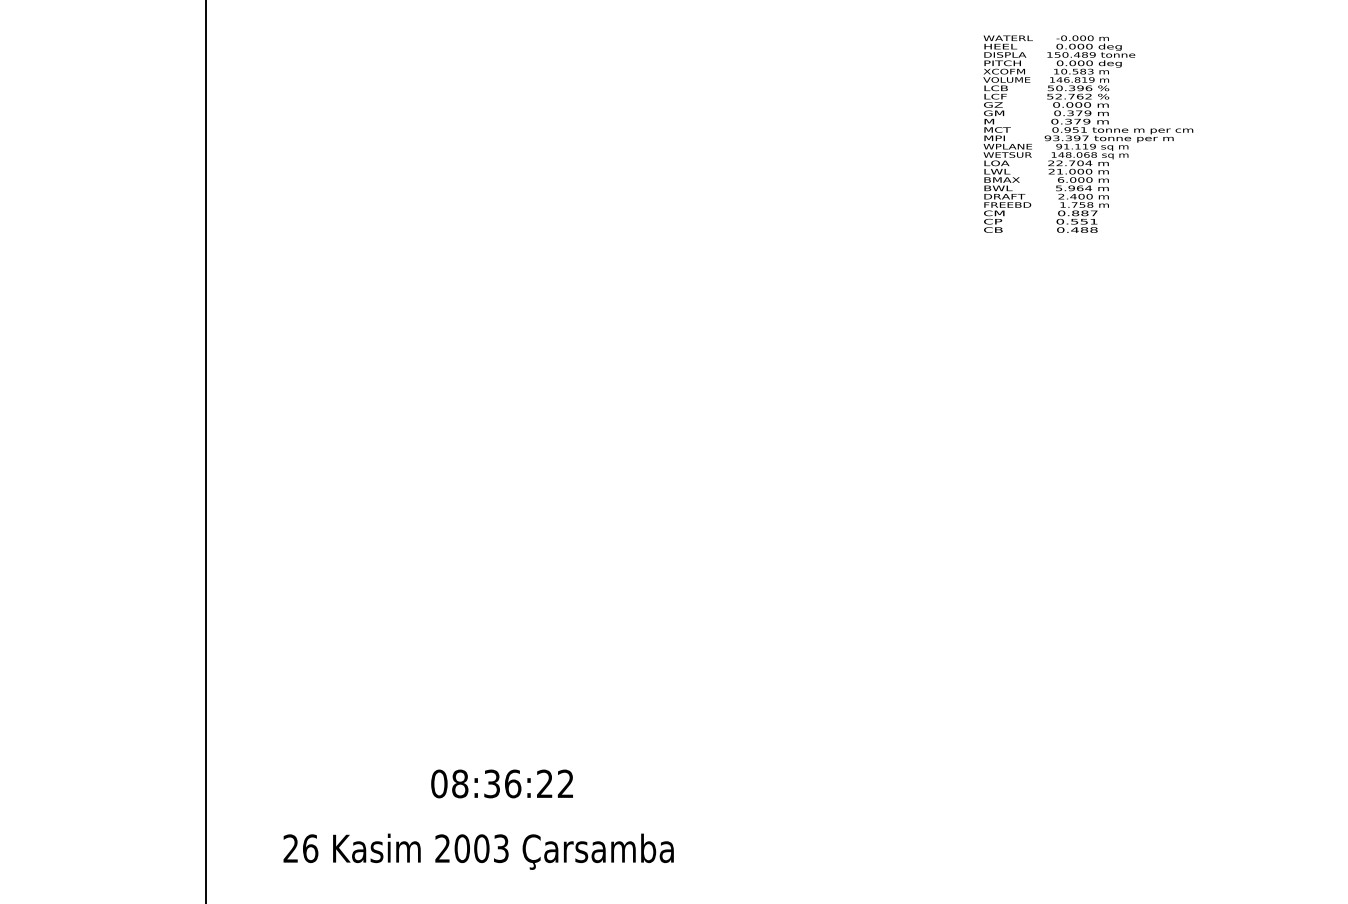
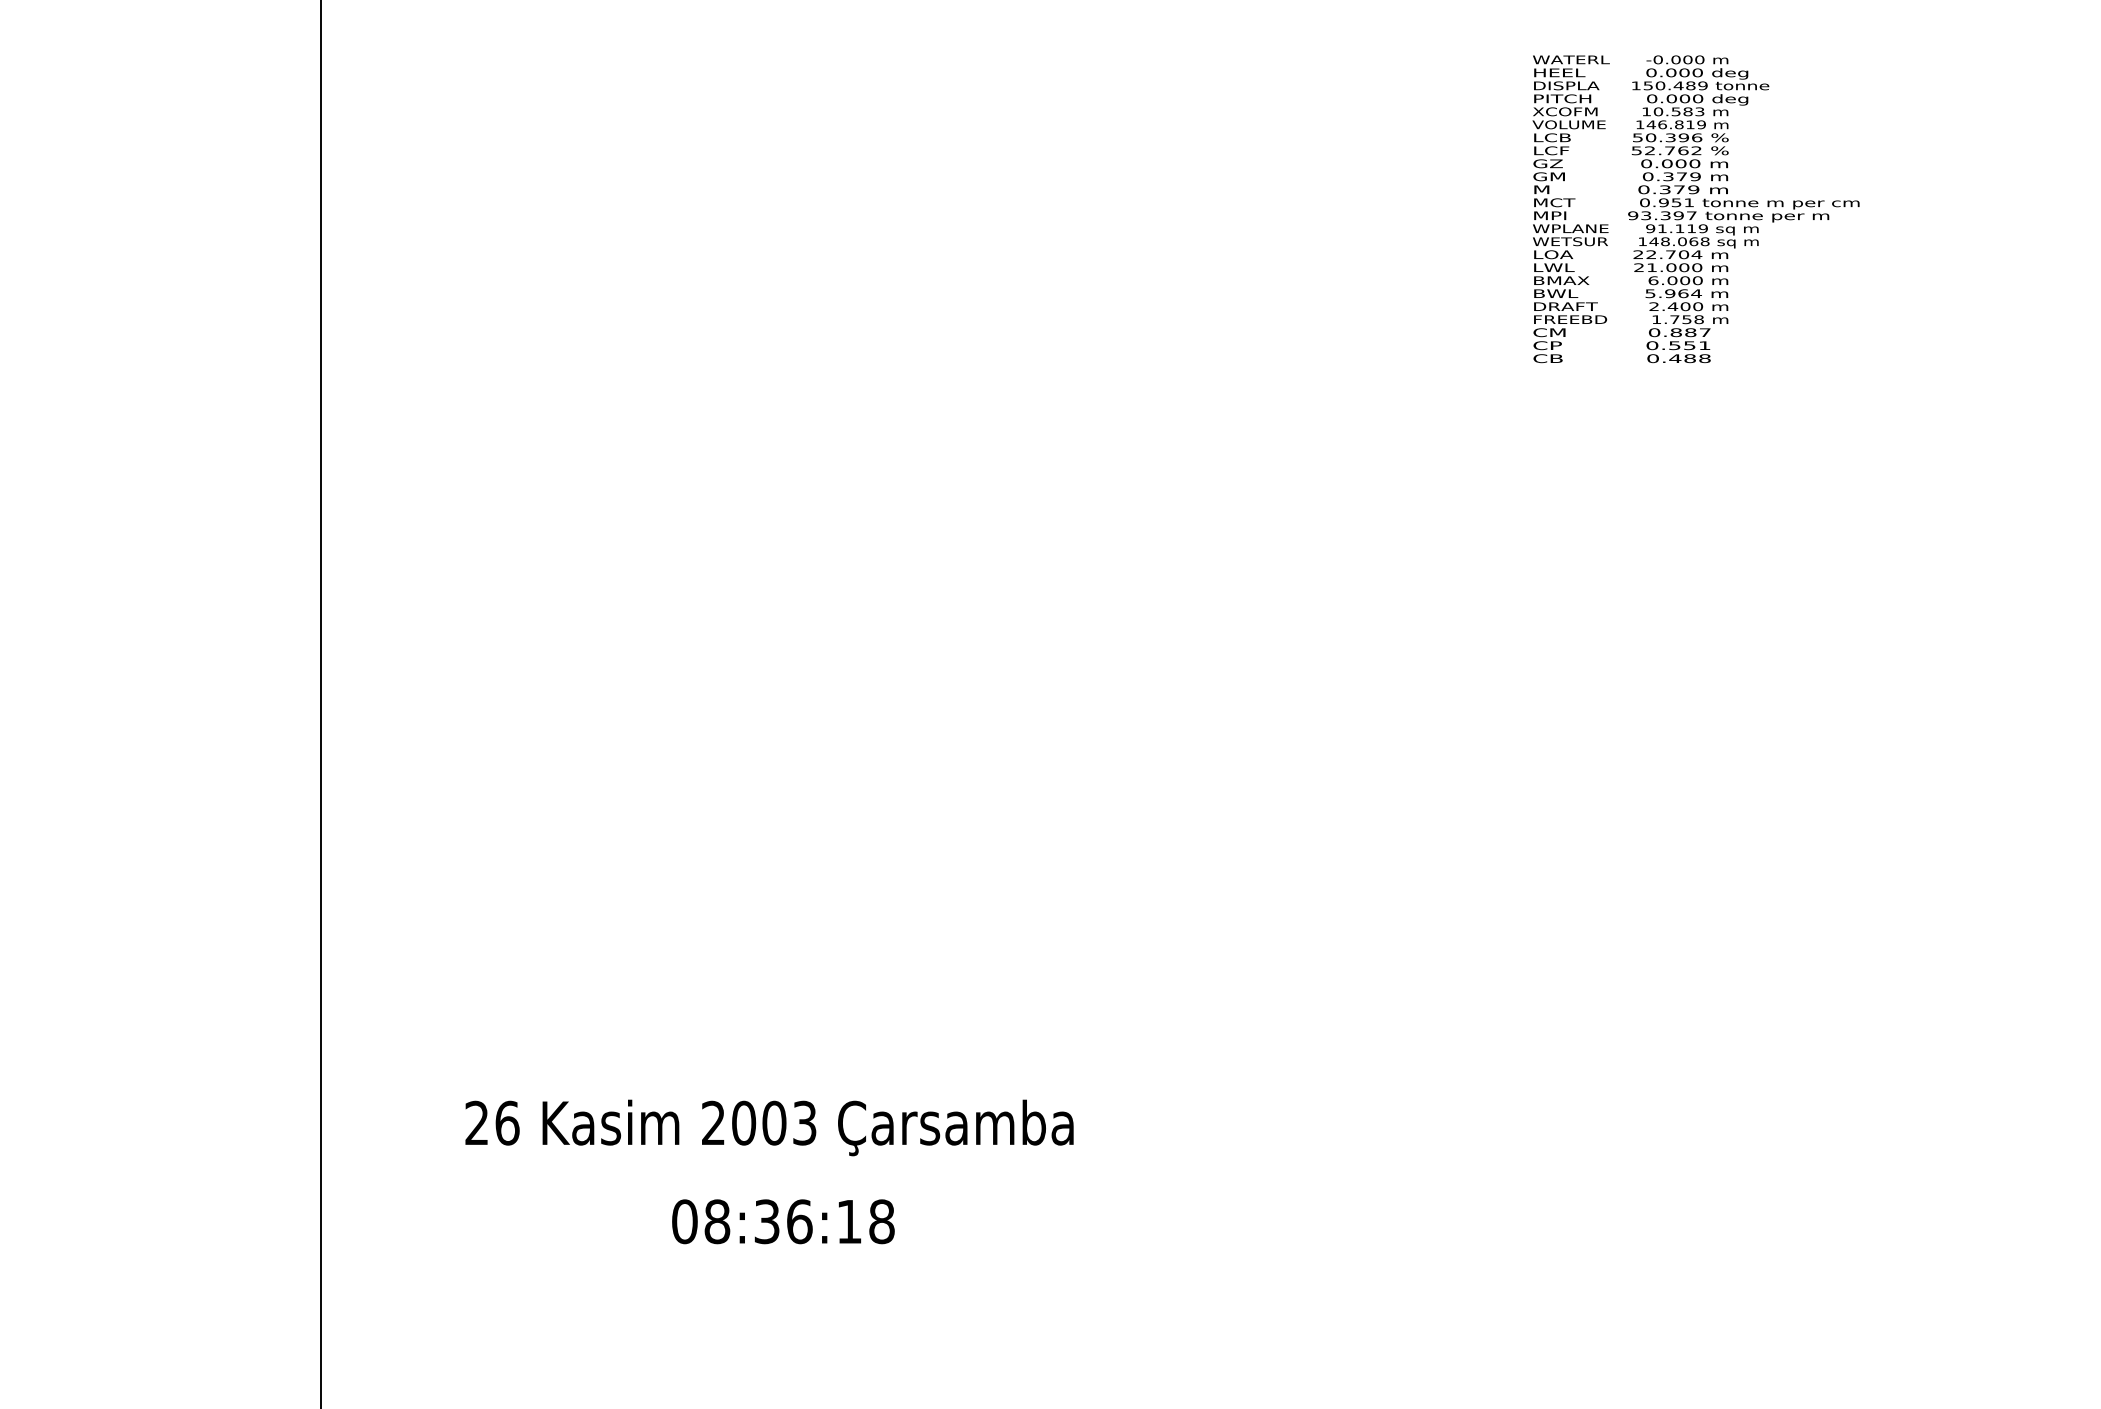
text: (555, 783) -> (865, 1221), 08:36:22 -> 08:36:18
text: (478, 851) -> (769, 1127), moved

